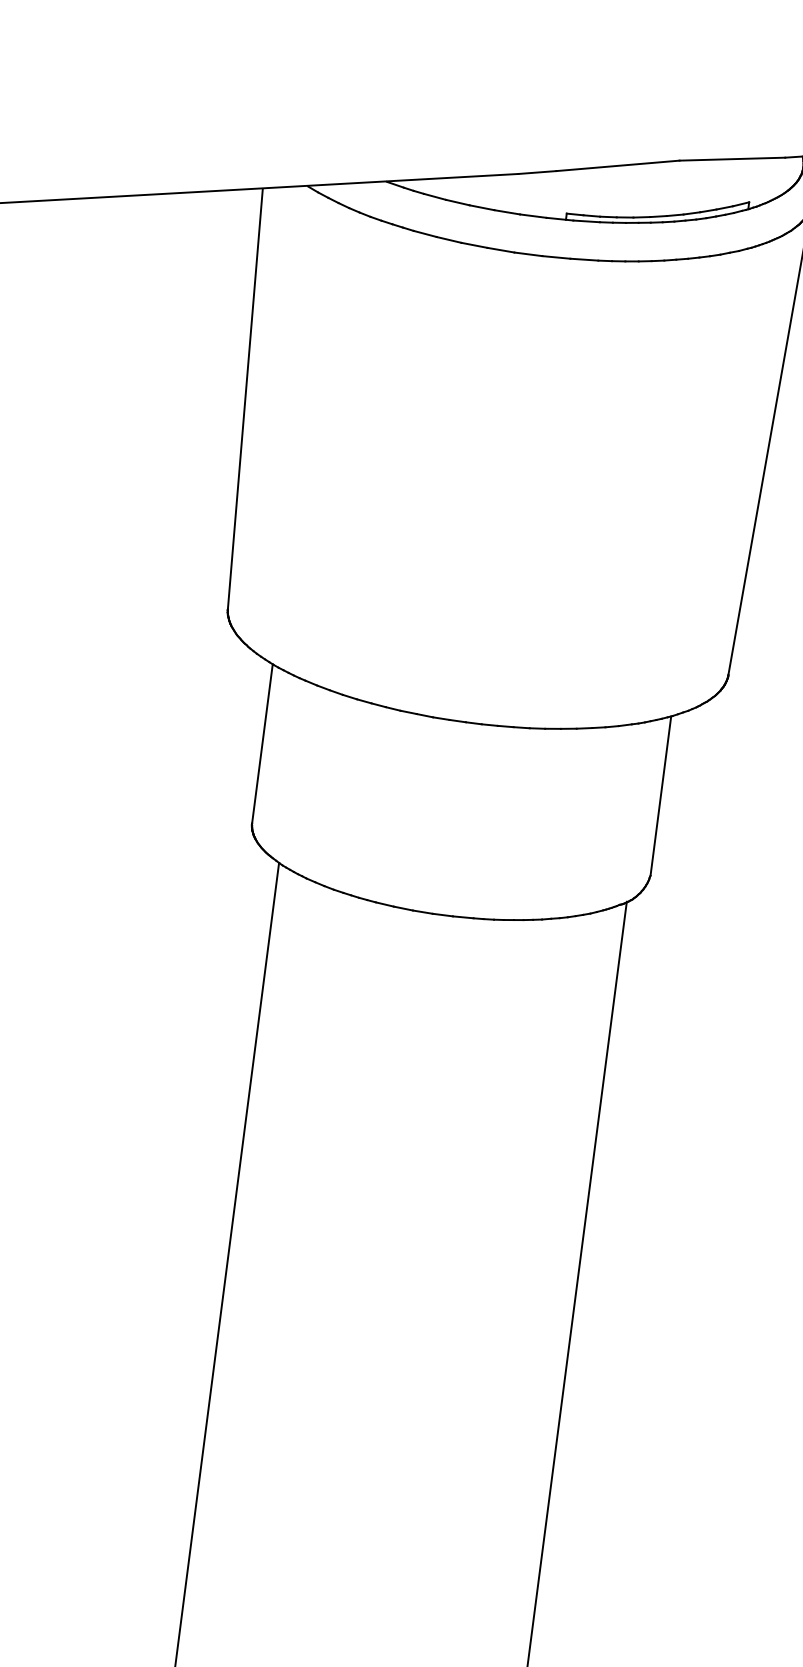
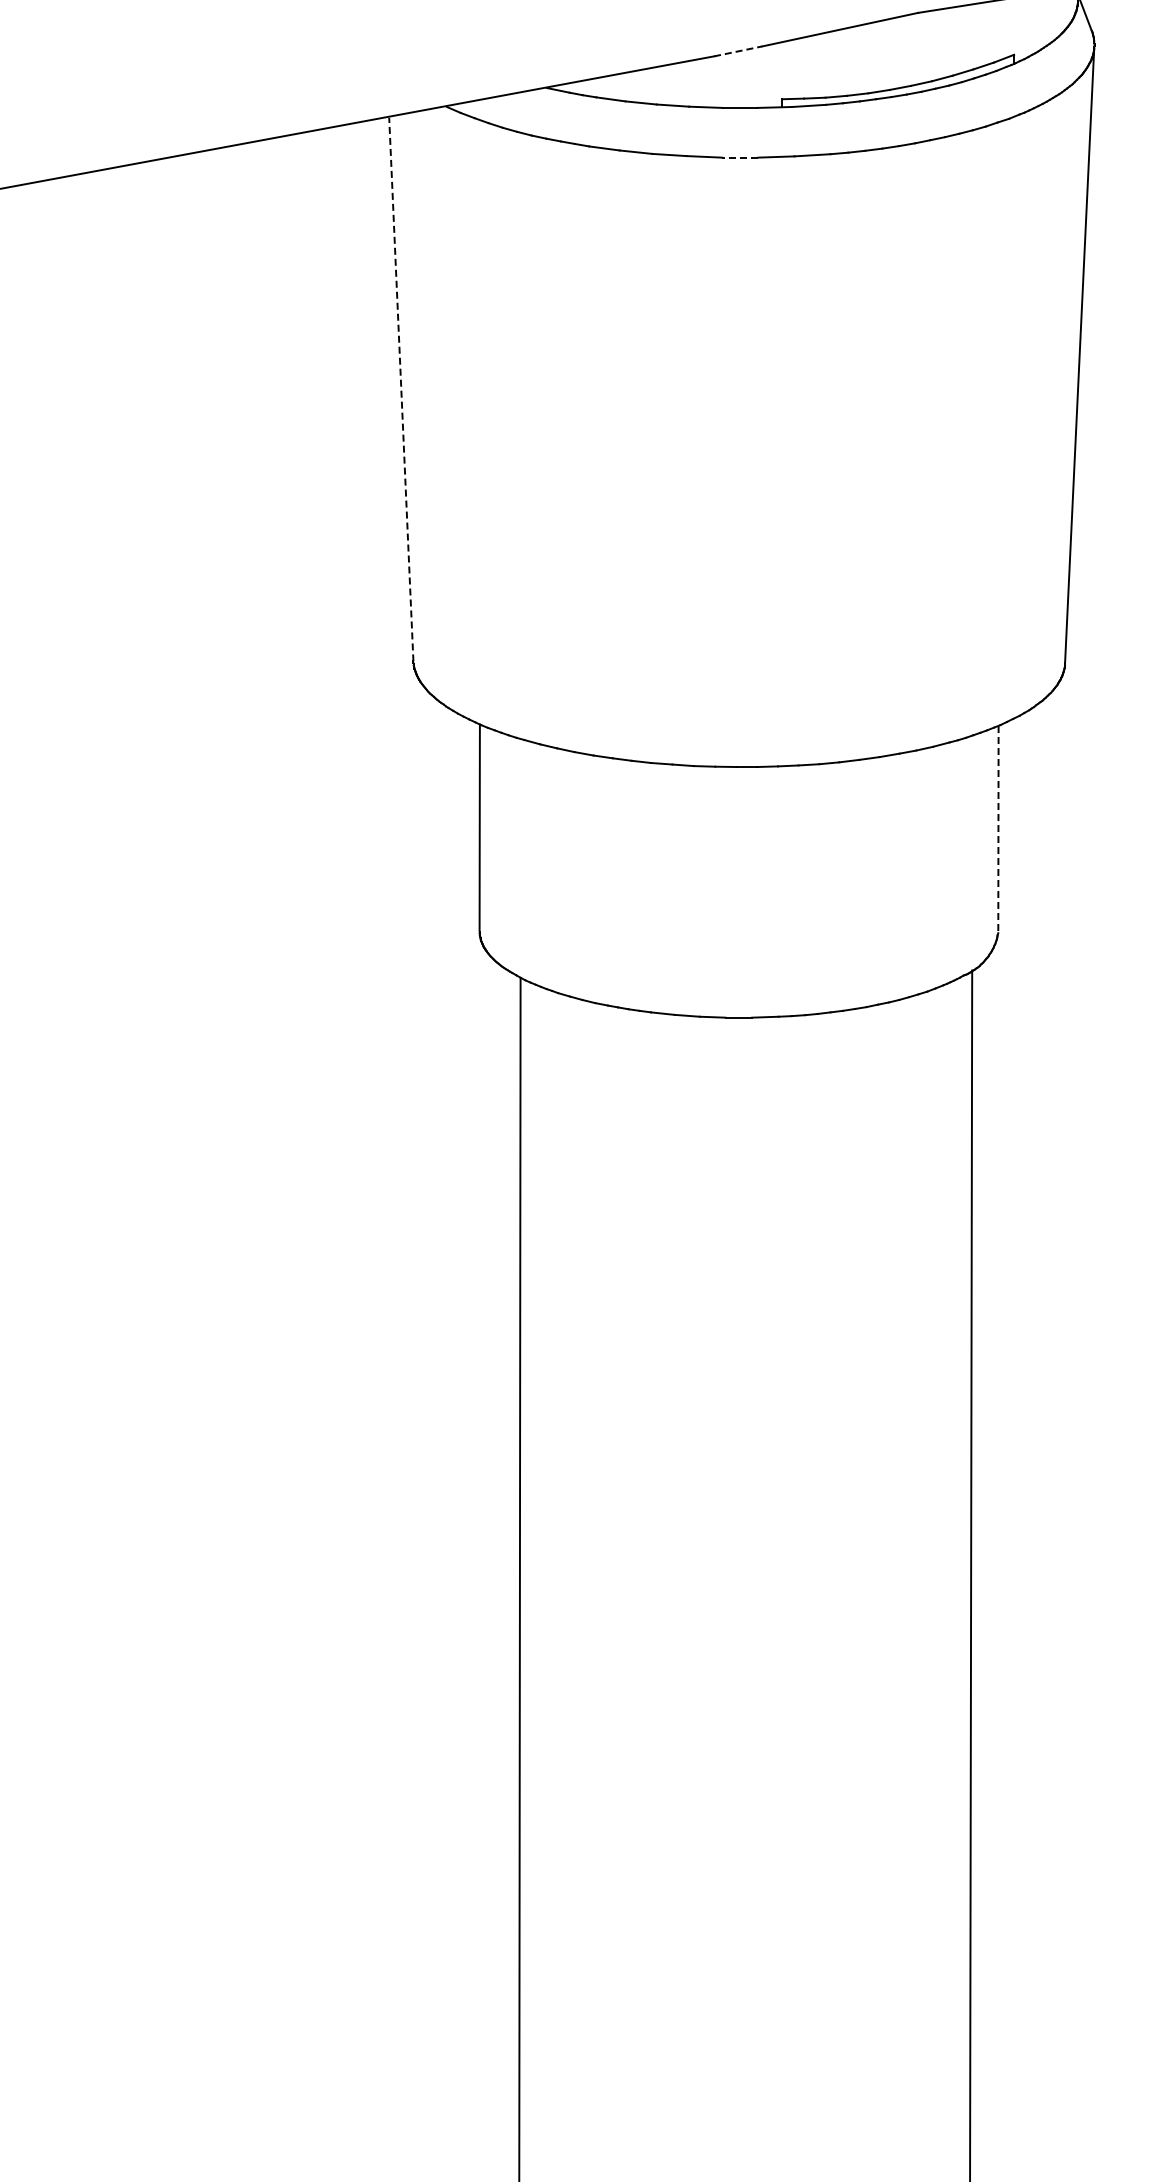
line: (537, 172) -> (738, 51), solid -> dashed
line: (528, 254) -> (739, 157), solid -> dashed
line: (245, 399) -> (401, 389), solid -> dashed
line: (660, 796) -> (998, 829), solid -> dashed

